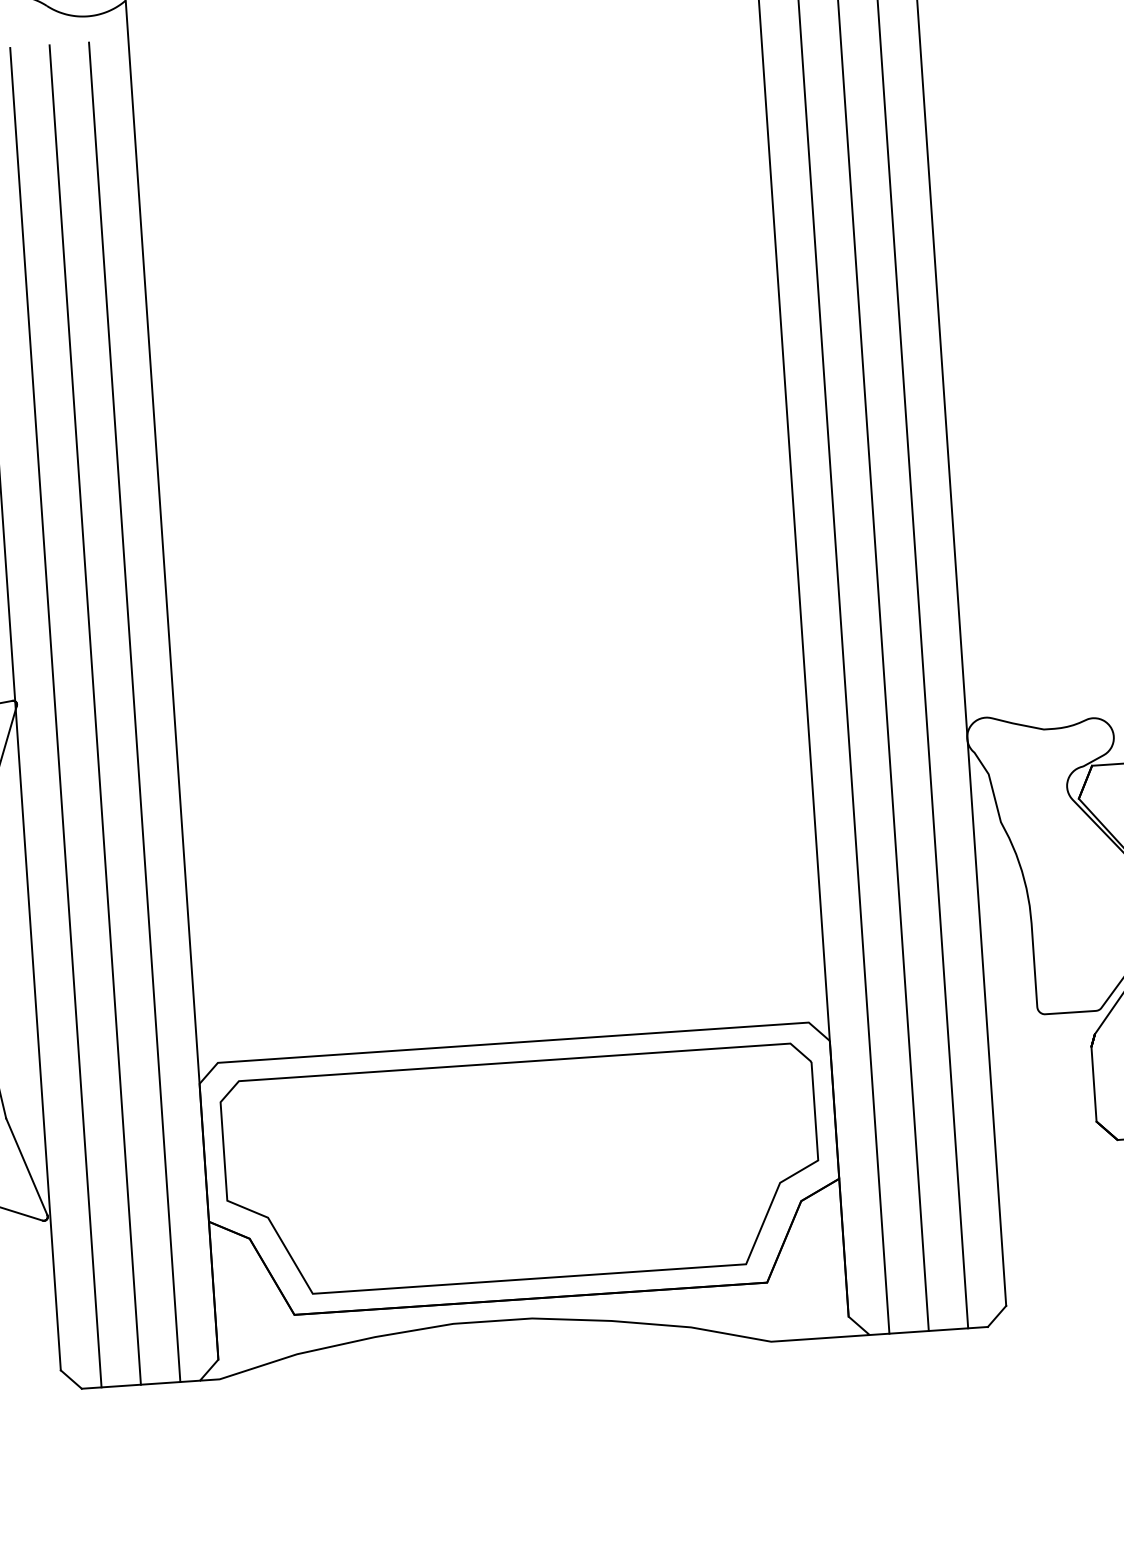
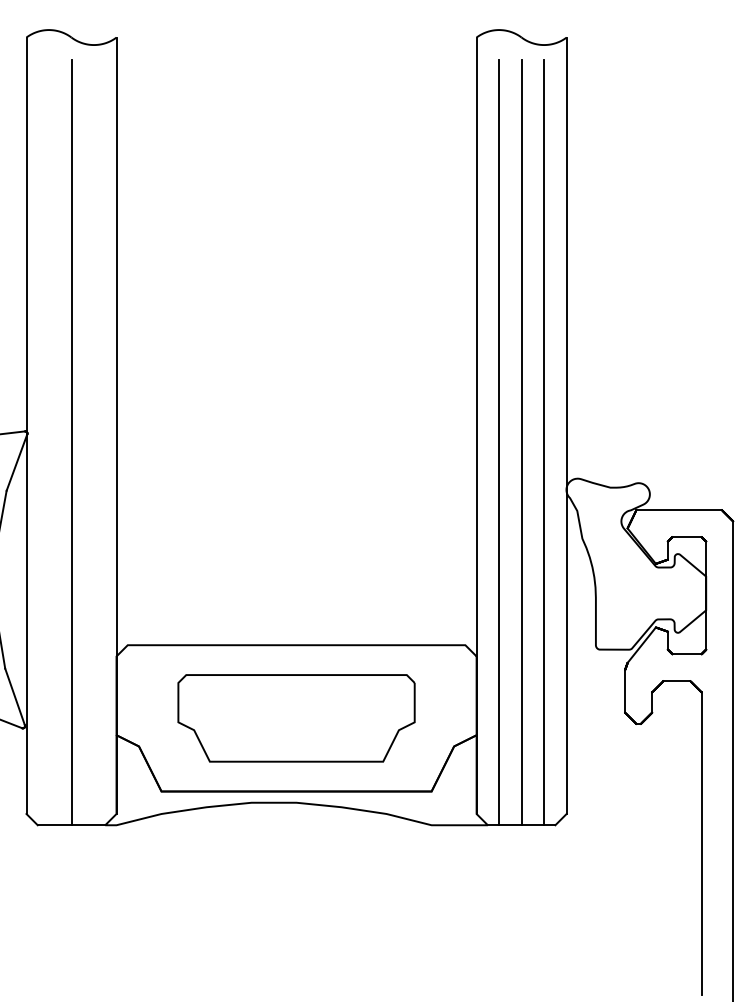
line: (135, 712) -> (94, 442), removed
line: (56, 717) -> (49, 442), removed
part: (521, 1170) -> (296, 718), size x0.7

